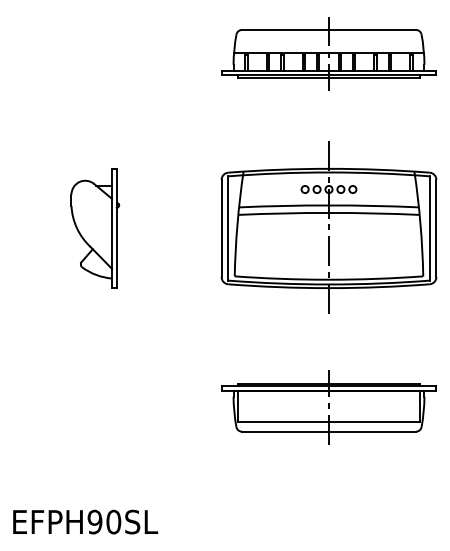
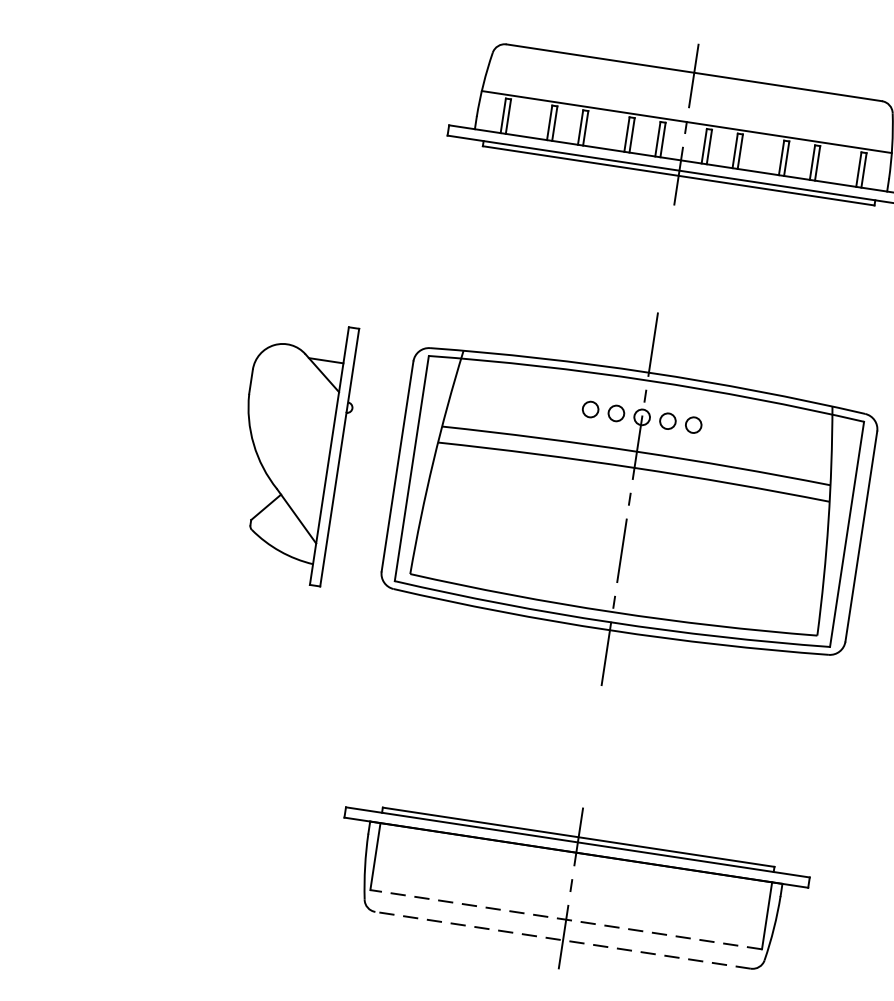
part: (95, 228) -> (293, 450), moved
line: (329, 422) -> (567, 920), solid -> dashed
line: (329, 431) -> (564, 940), solid -> dashed

